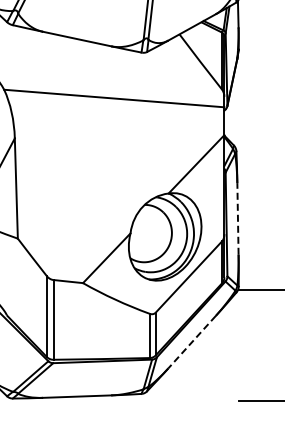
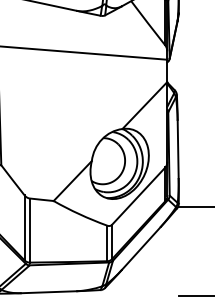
line: (237, 218) -> (177, 149), dashed -> solid
line: (191, 342) -> (140, 248), dashed -> solid

